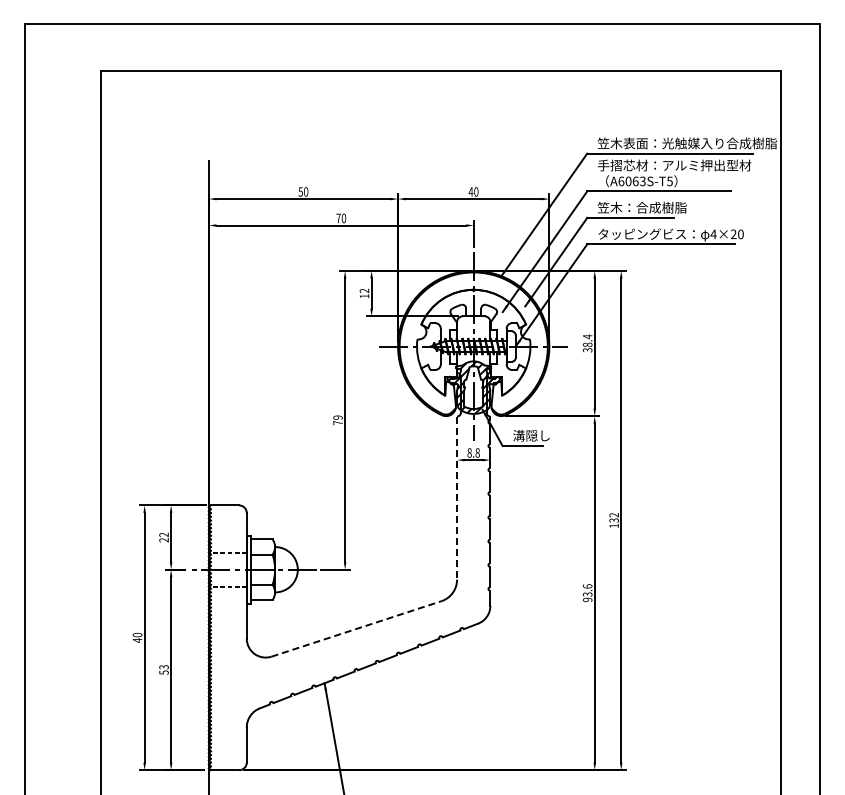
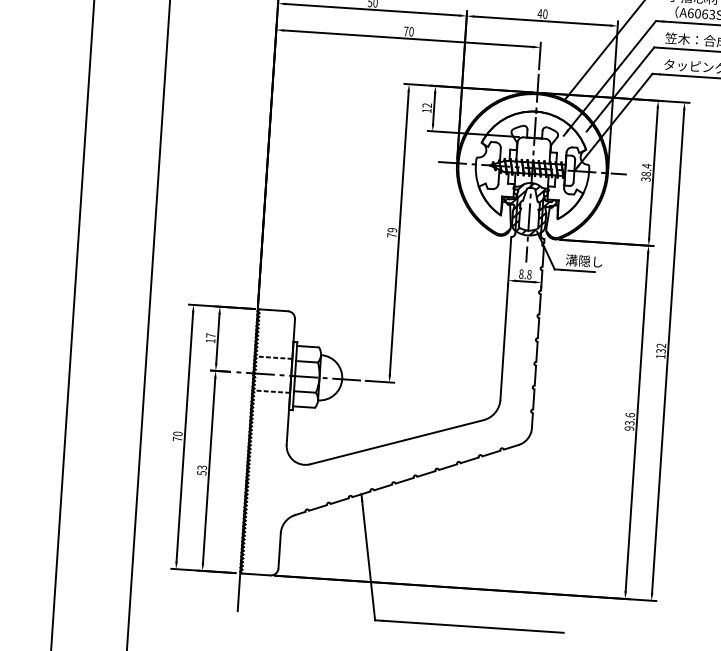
line: (457, 498) -> (506, 318), dashed -> solid
text: (163, 537) -> (210, 338), 22 -> 17
line: (356, 628) -> (396, 441), dashed -> solid
text: (137, 640) -> (177, 439), 40 -> 70

